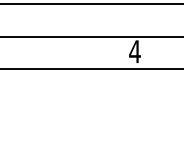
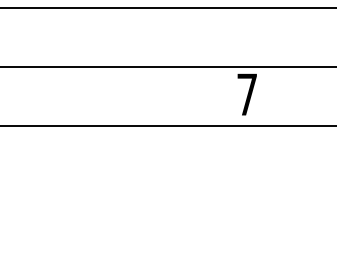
text: (134, 51) -> (246, 94), 4 -> 7

